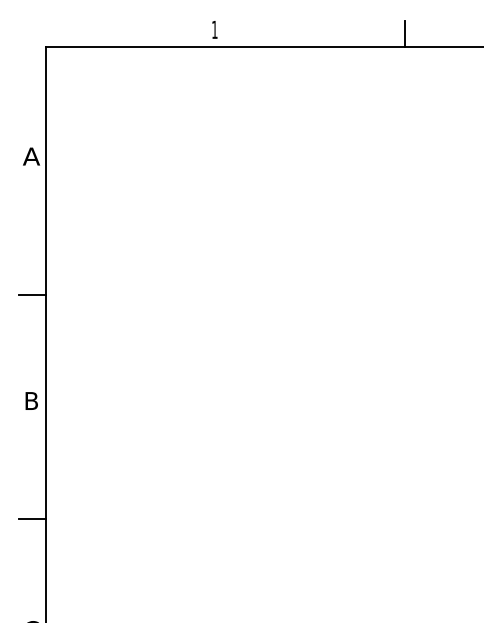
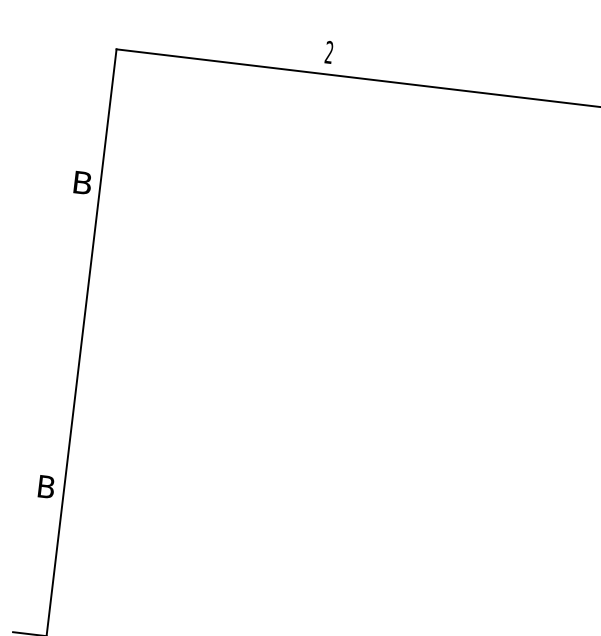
text: (214, 29) -> (328, 51), 1 -> 2
line: (405, 33) -> (565, 85), removed
text: (31, 156) -> (82, 182), A -> B
line: (31, 294) -> (62, 354), removed

